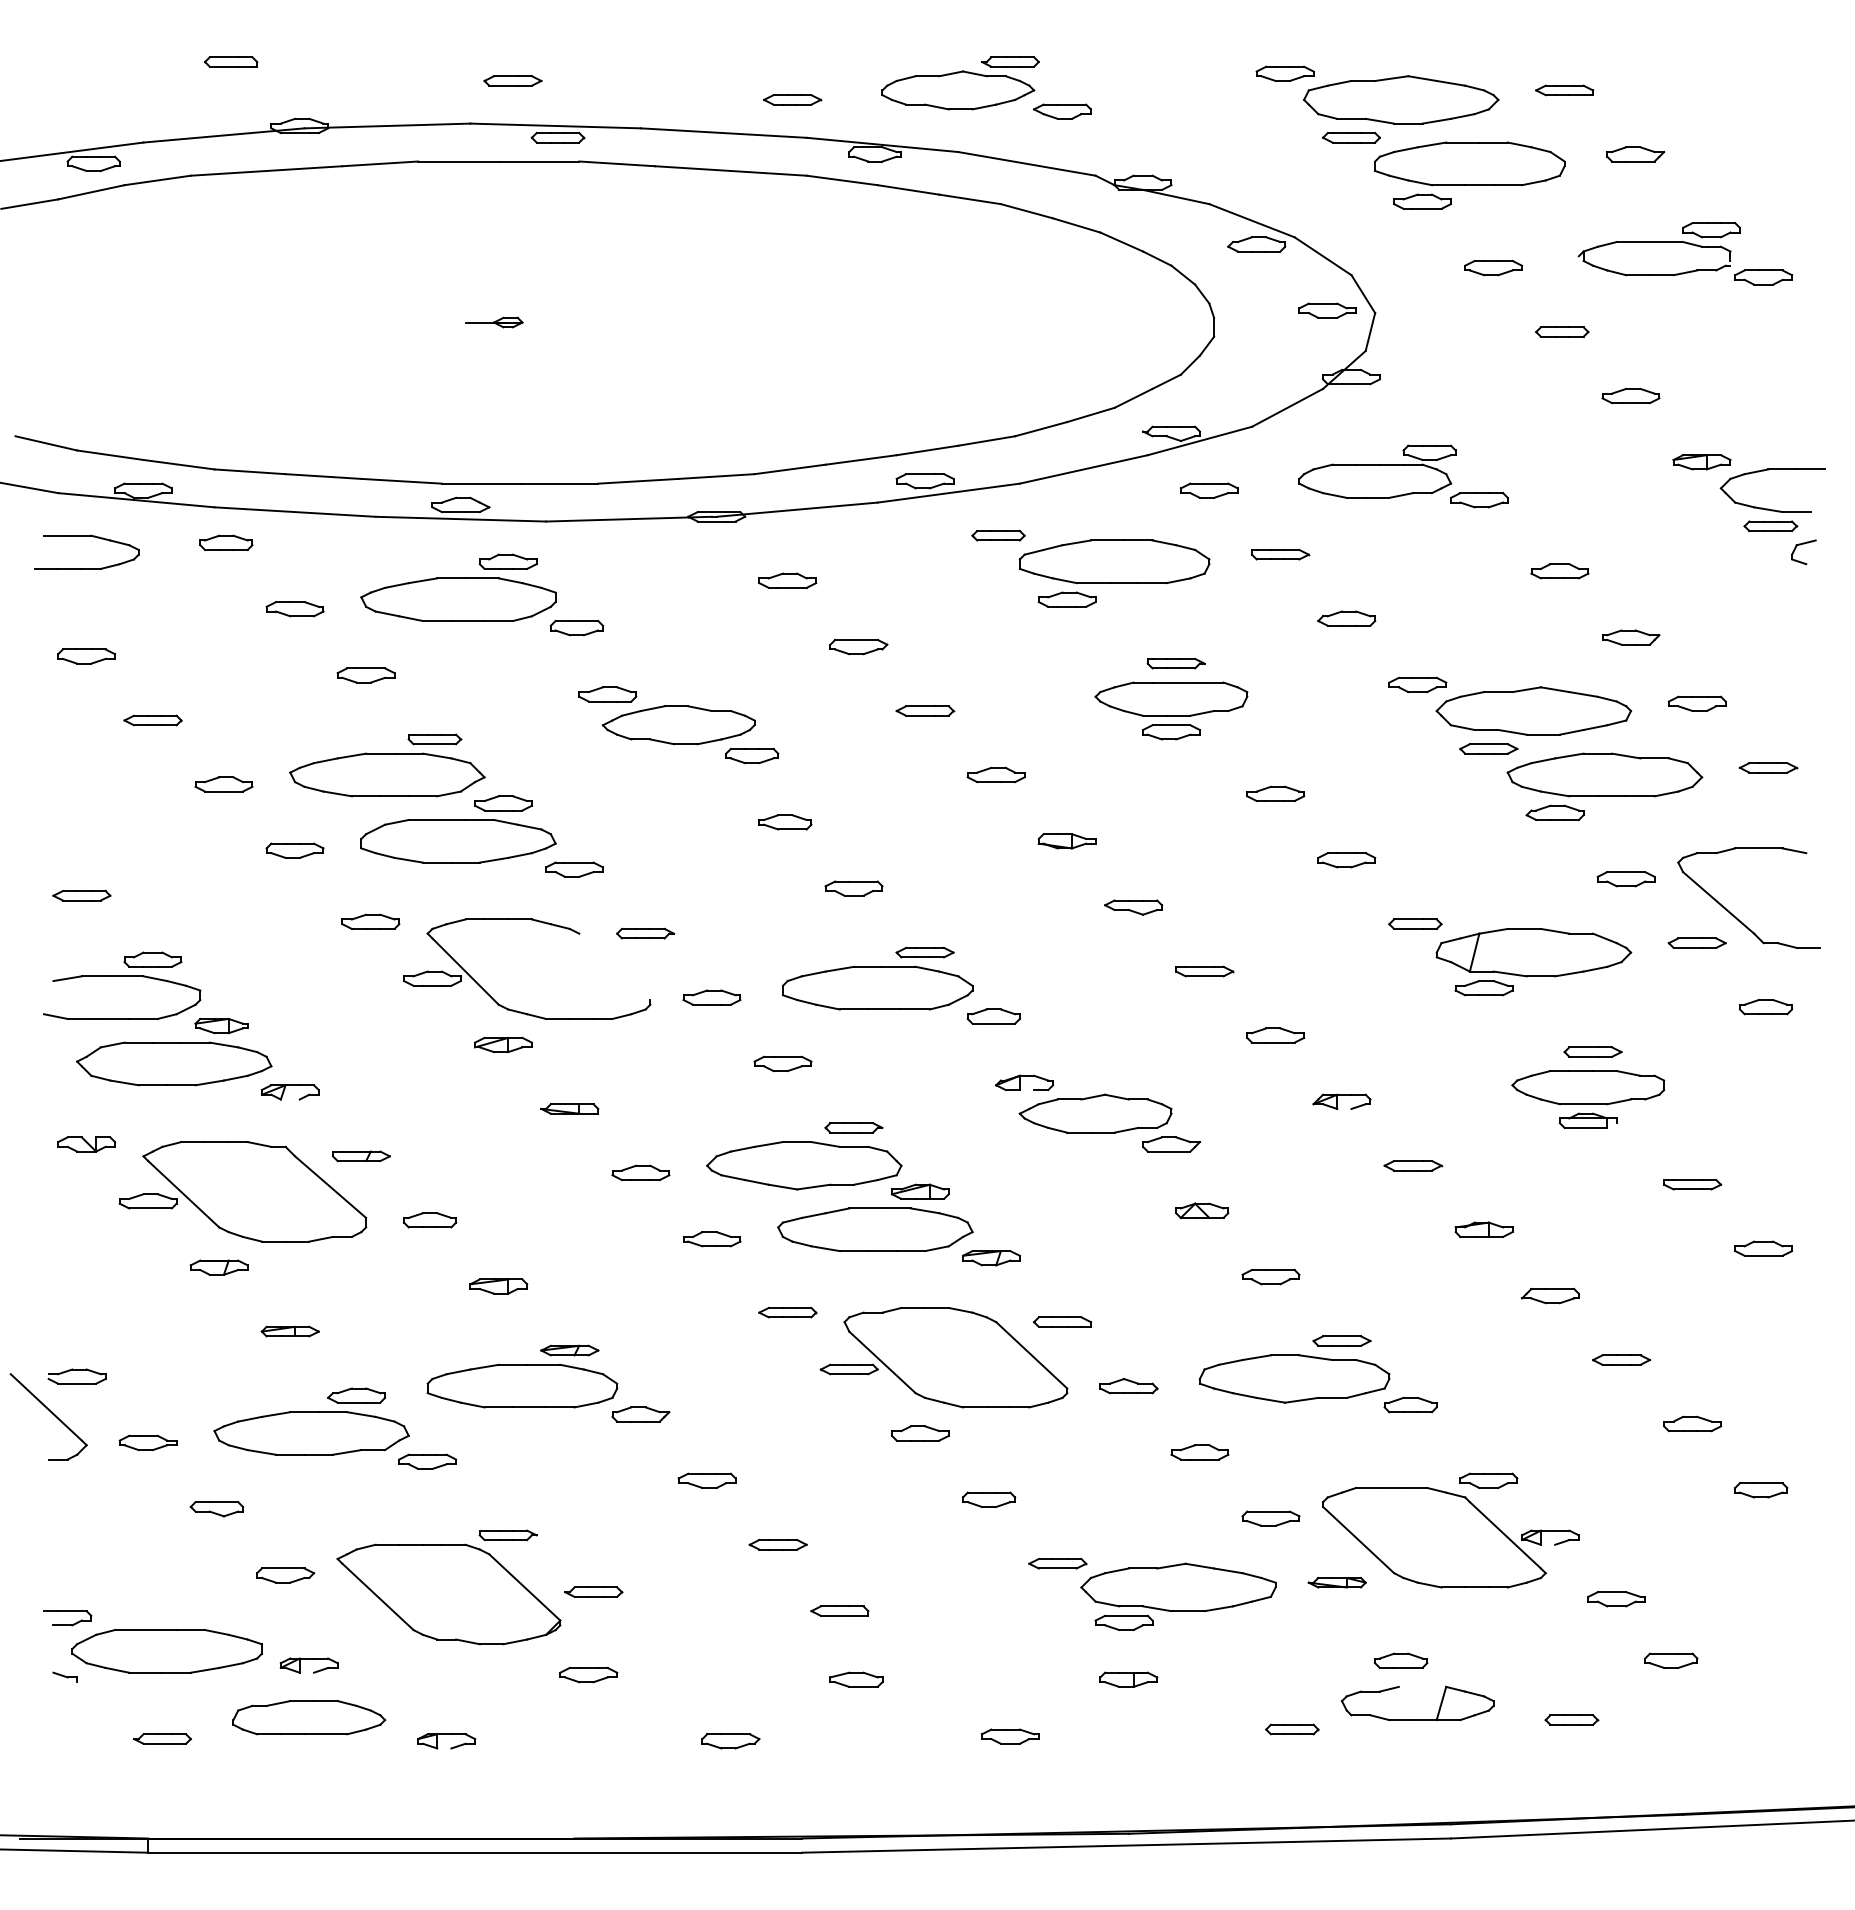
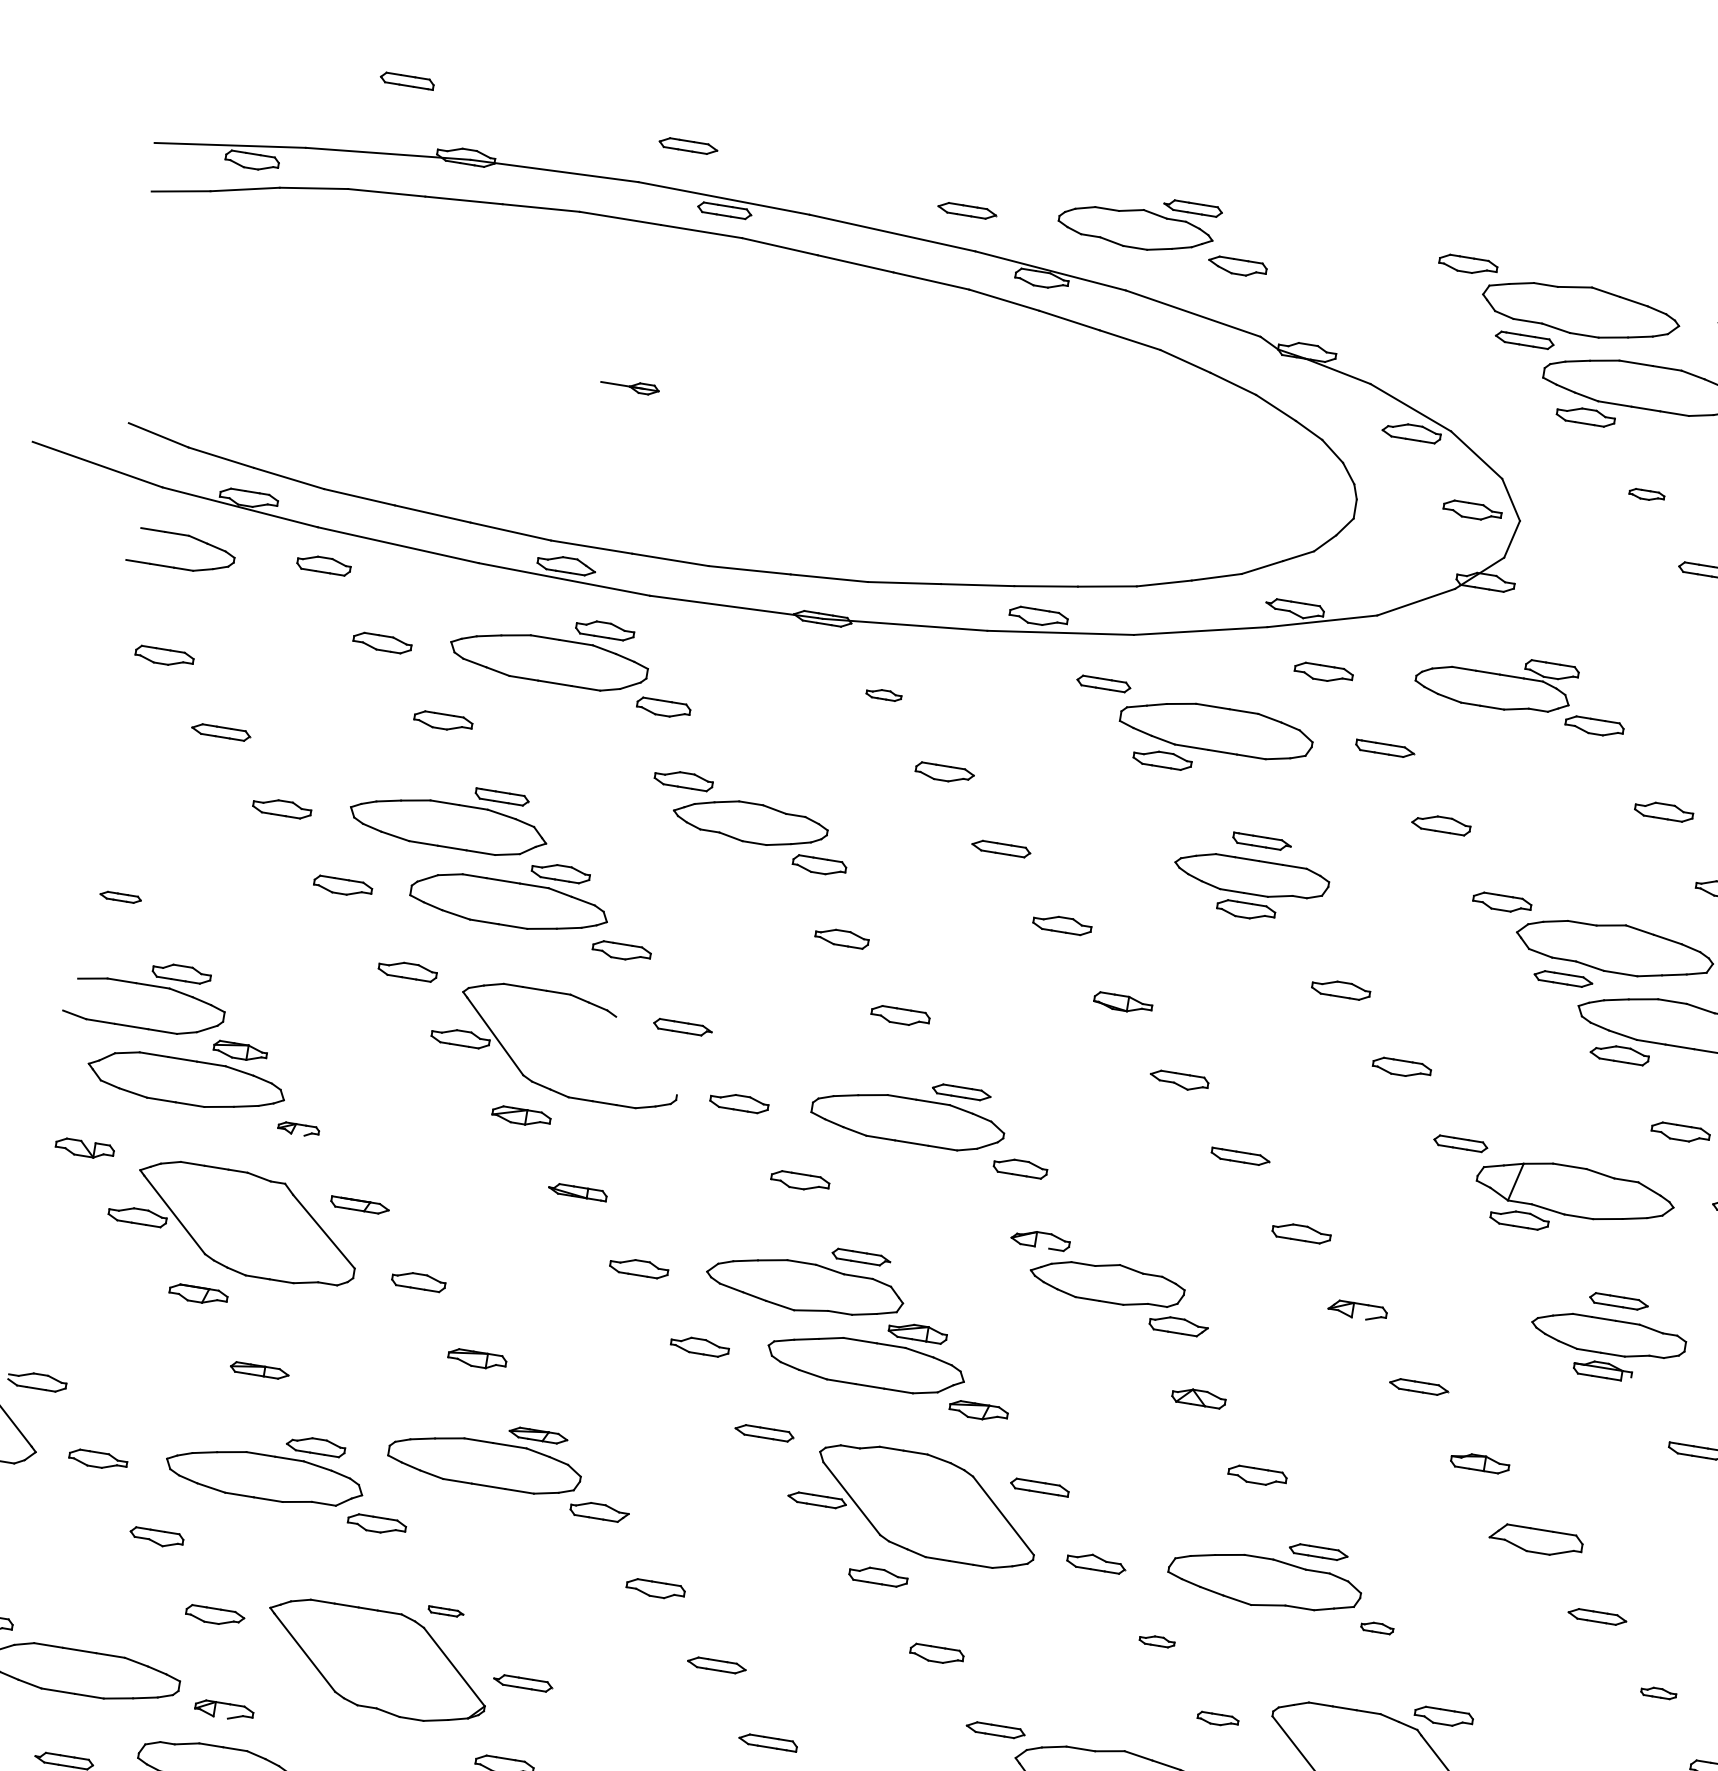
part: (1493, 268) -> (1646, 495), size x0.6
part: (787, 580) -> (883, 694), size x0.6
part: (81, 895) -> (120, 896), size x0.7
part: (289, 1092) -> (297, 1129), size x0.7
part: (1550, 1295) -> (1536, 1540), size x1.6
part: (1410, 1404) -> (1377, 1627), size x0.6
part: (1692, 1423) -> (1658, 1692), size x0.6
part: (1199, 1452) -> (1156, 1641), size x0.6
part: (1270, 1518) -> (1217, 1719), size x0.7
part: (507, 1535) -> (445, 1611), size x0.6

